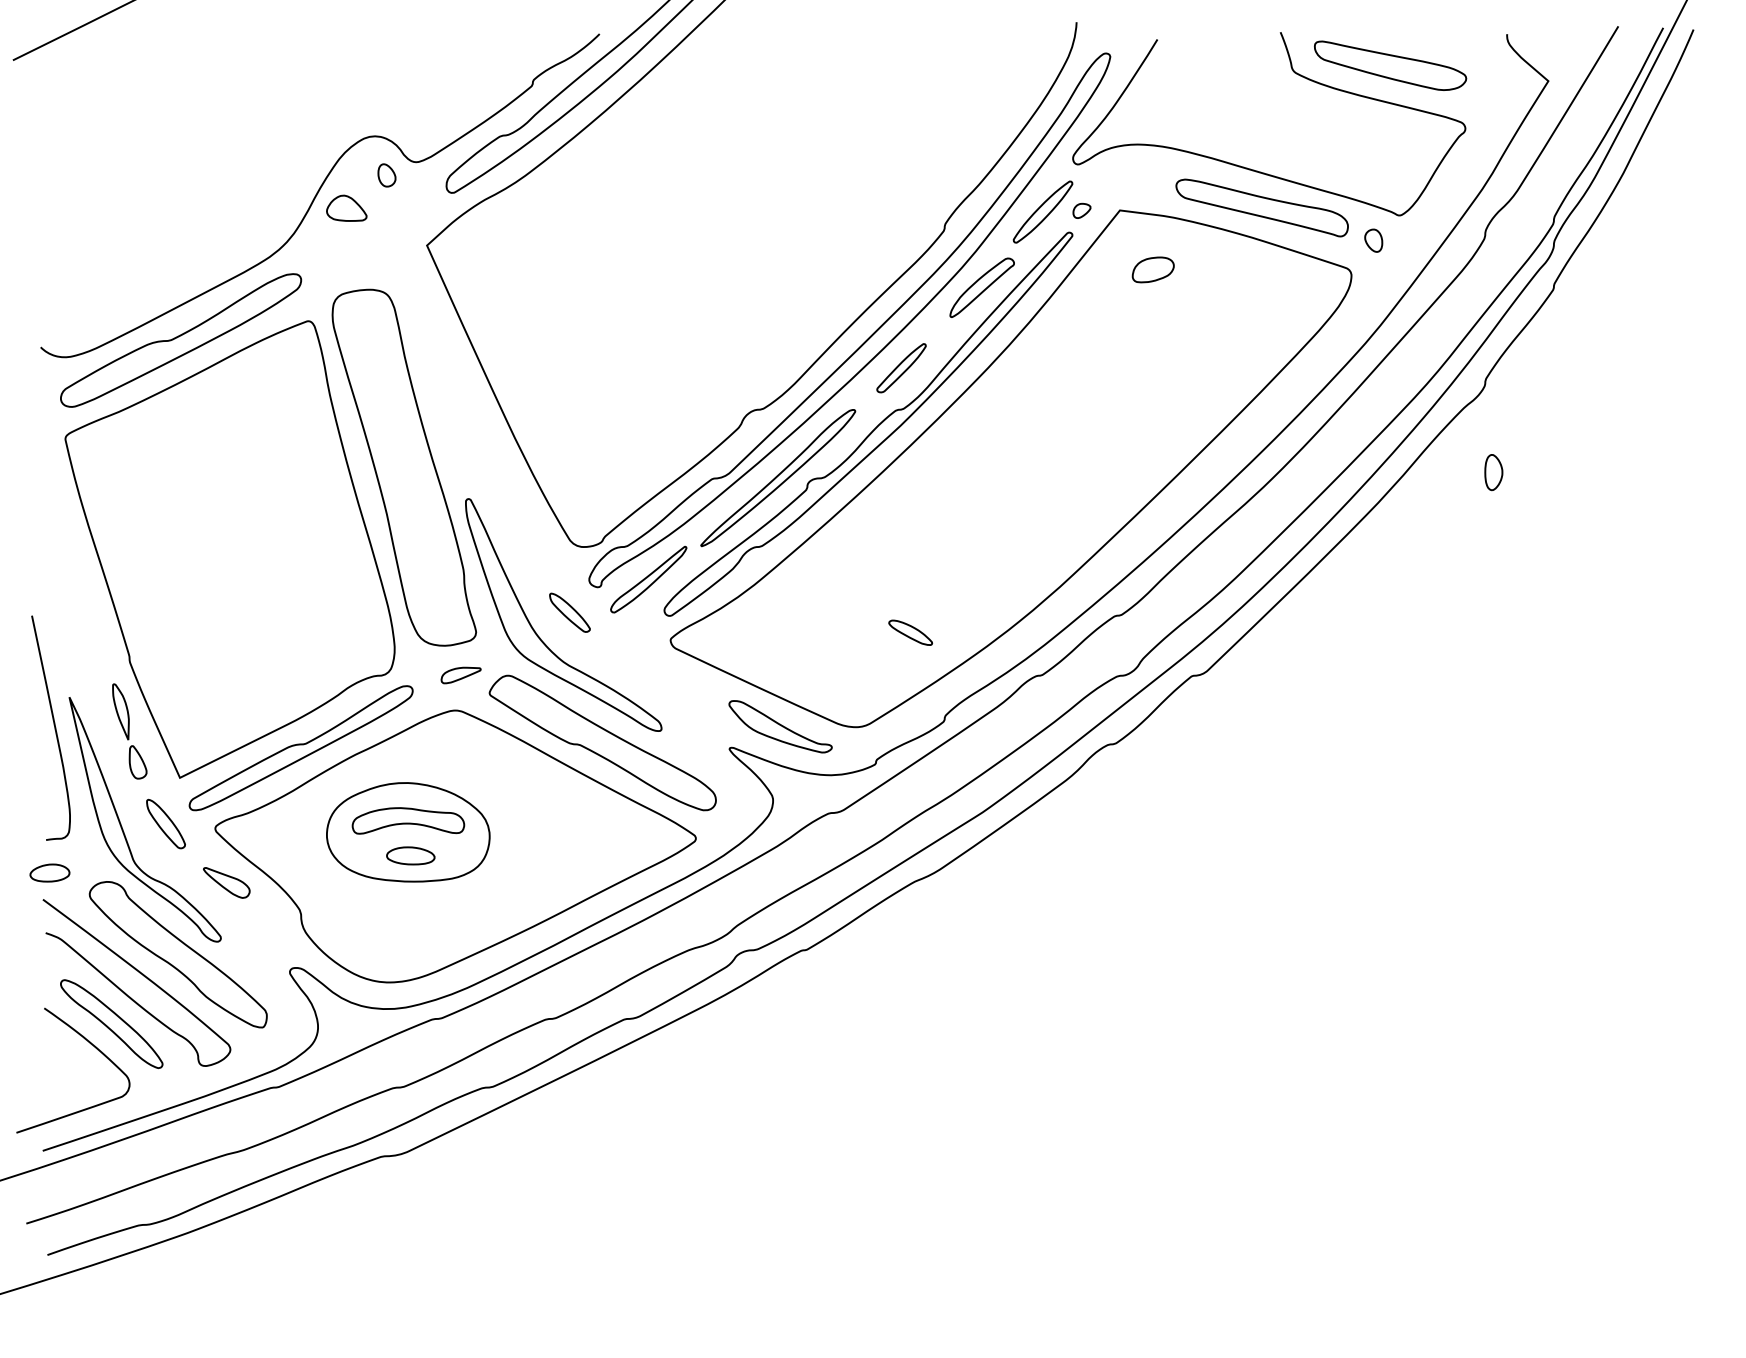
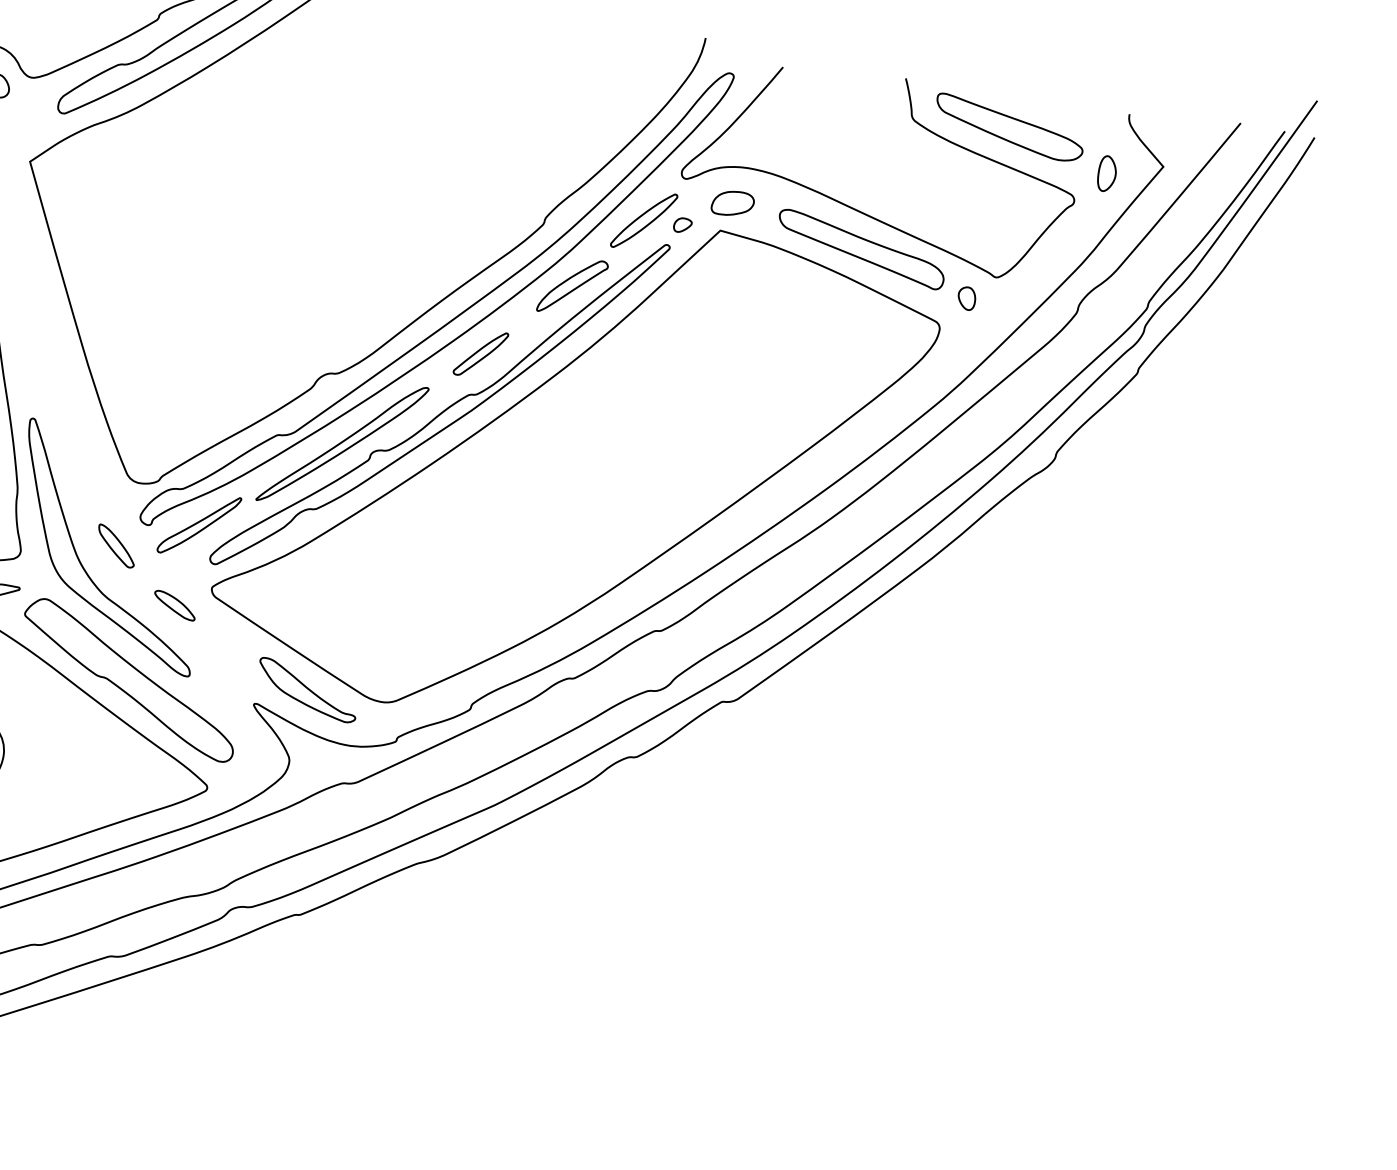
part: (1152, 269) -> (732, 203), moved
part: (1493, 472) -> (1106, 173), moved
part: (910, 632) -> (174, 605), moved

